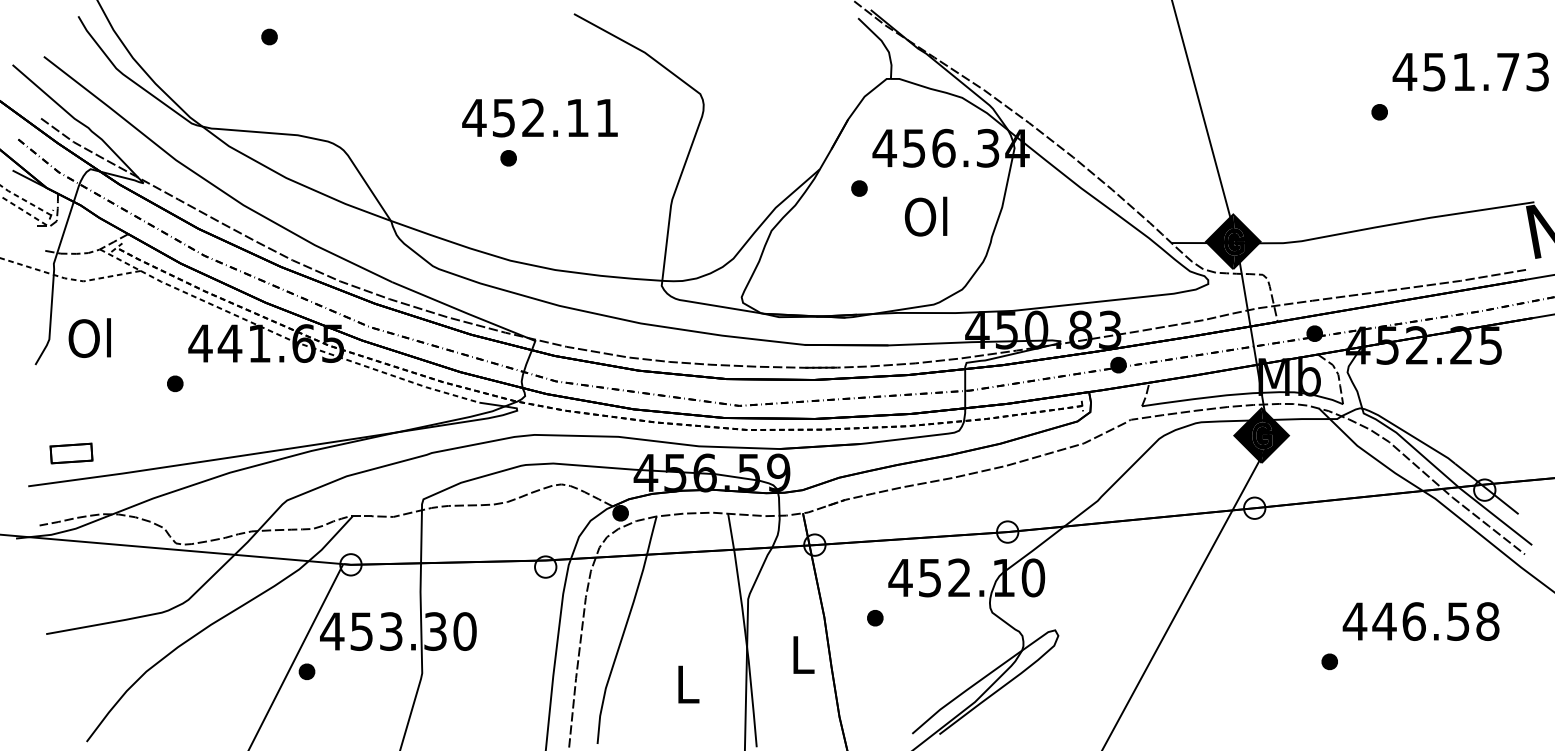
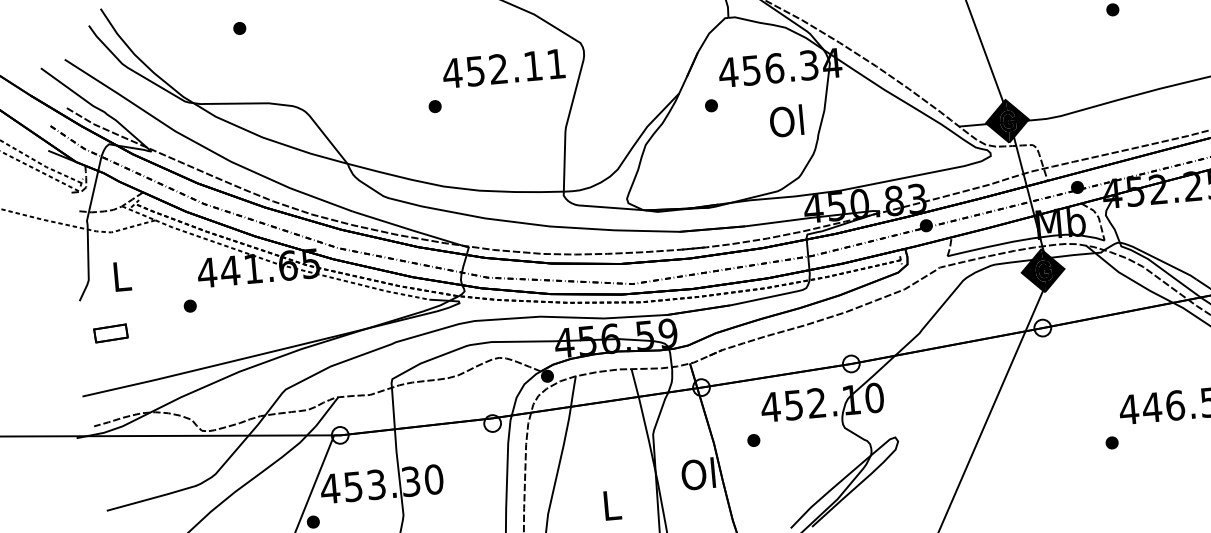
text: (539, 117) -> (503, 68), moved
text: (925, 216) -> (786, 121), moved
text: (89, 338) -> (120, 276), Ol -> L
part: (71, 453) -> (110, 333), moved
text: (800, 654) -> (697, 474), L -> Ol

